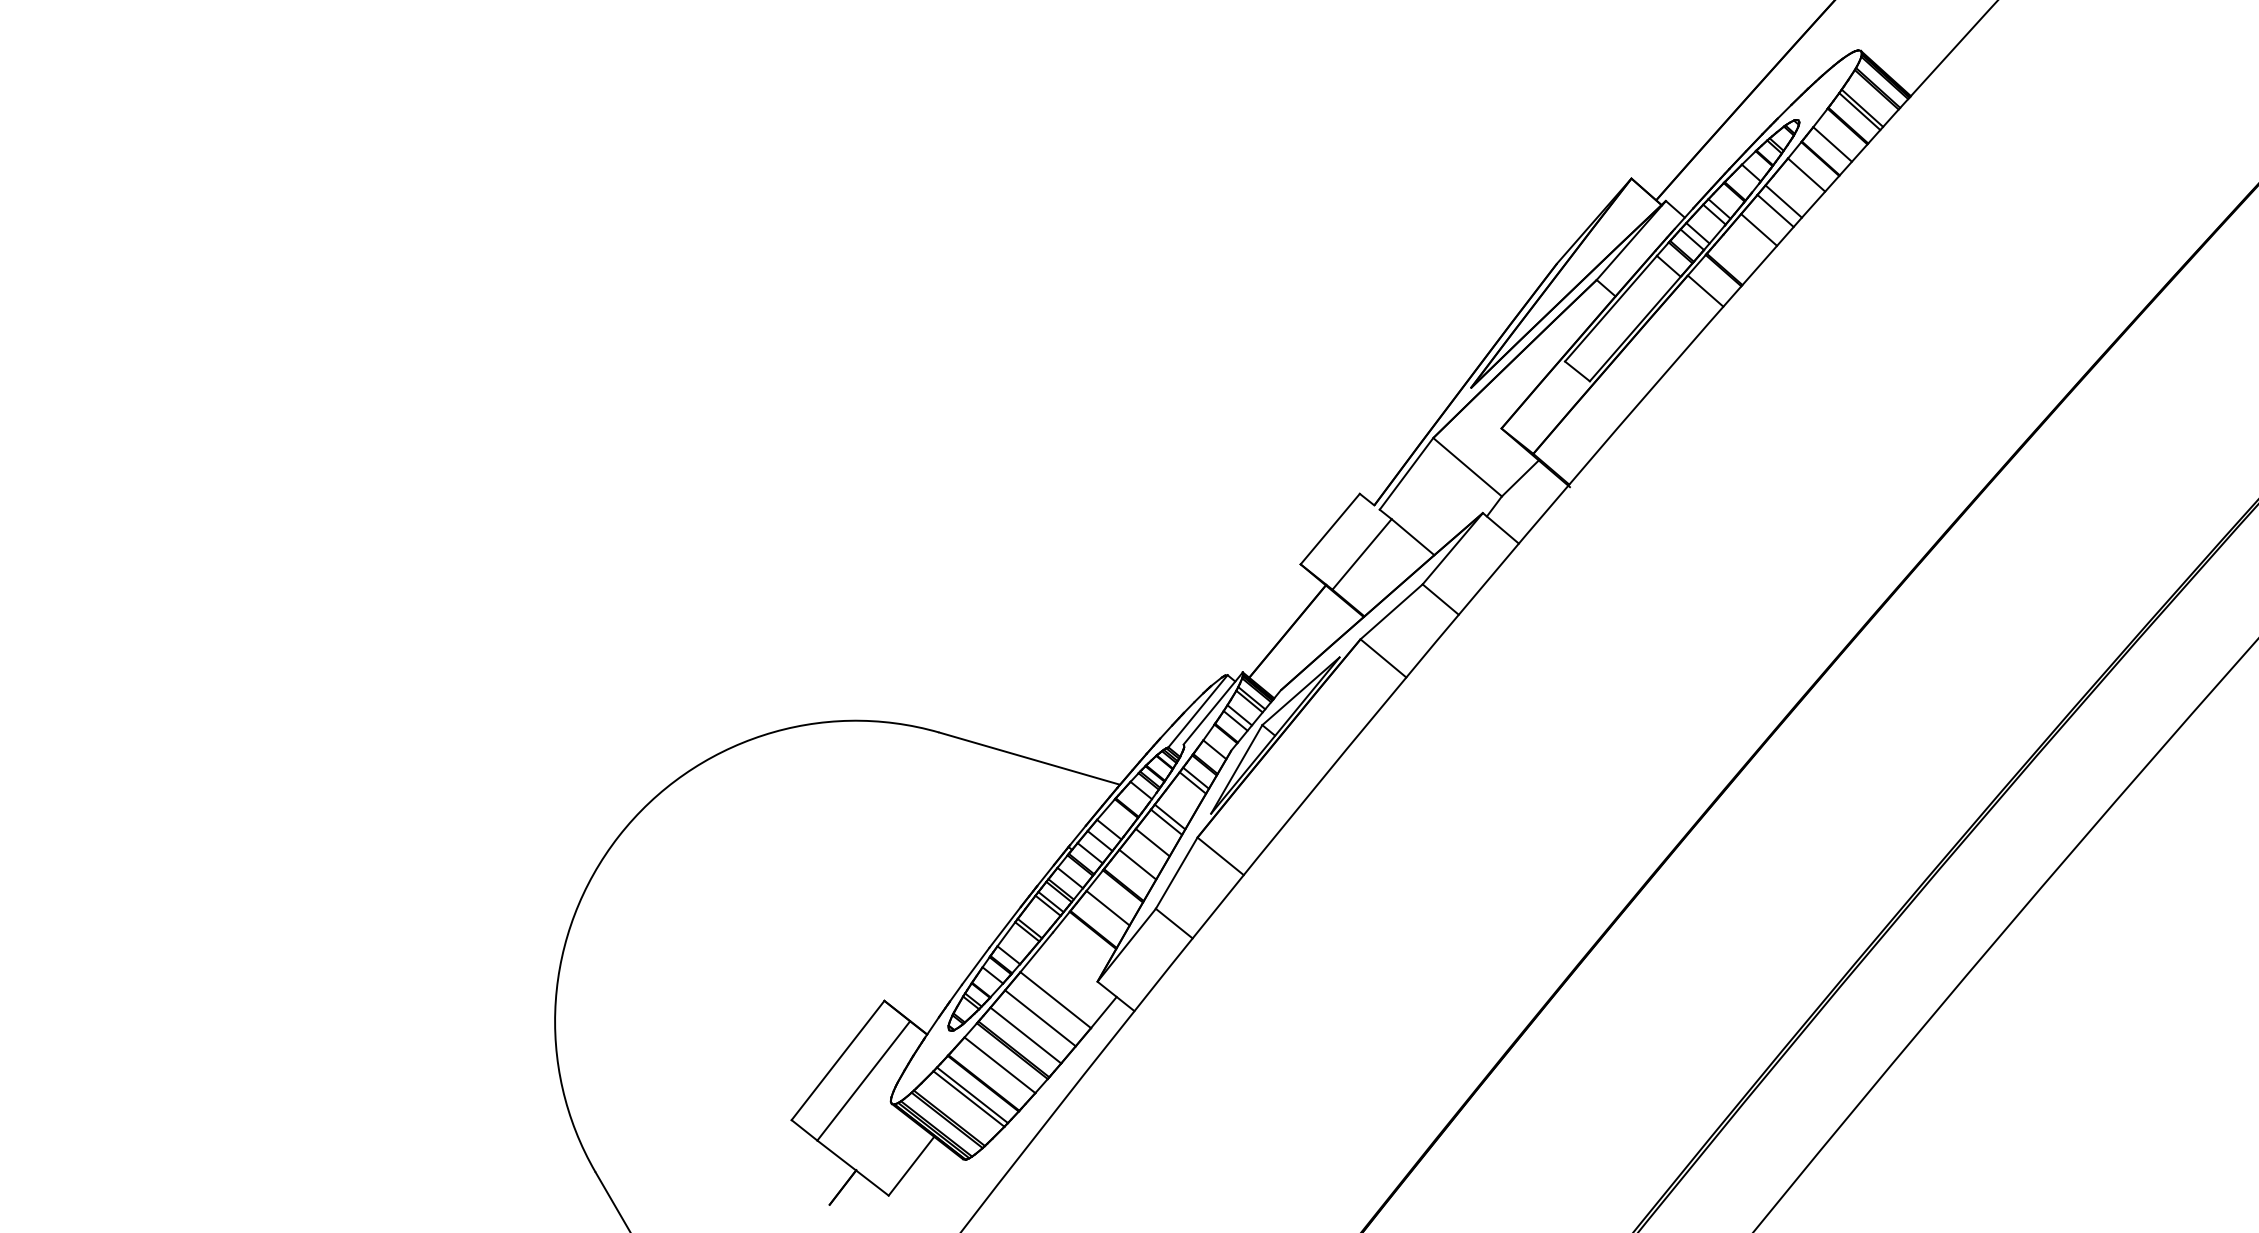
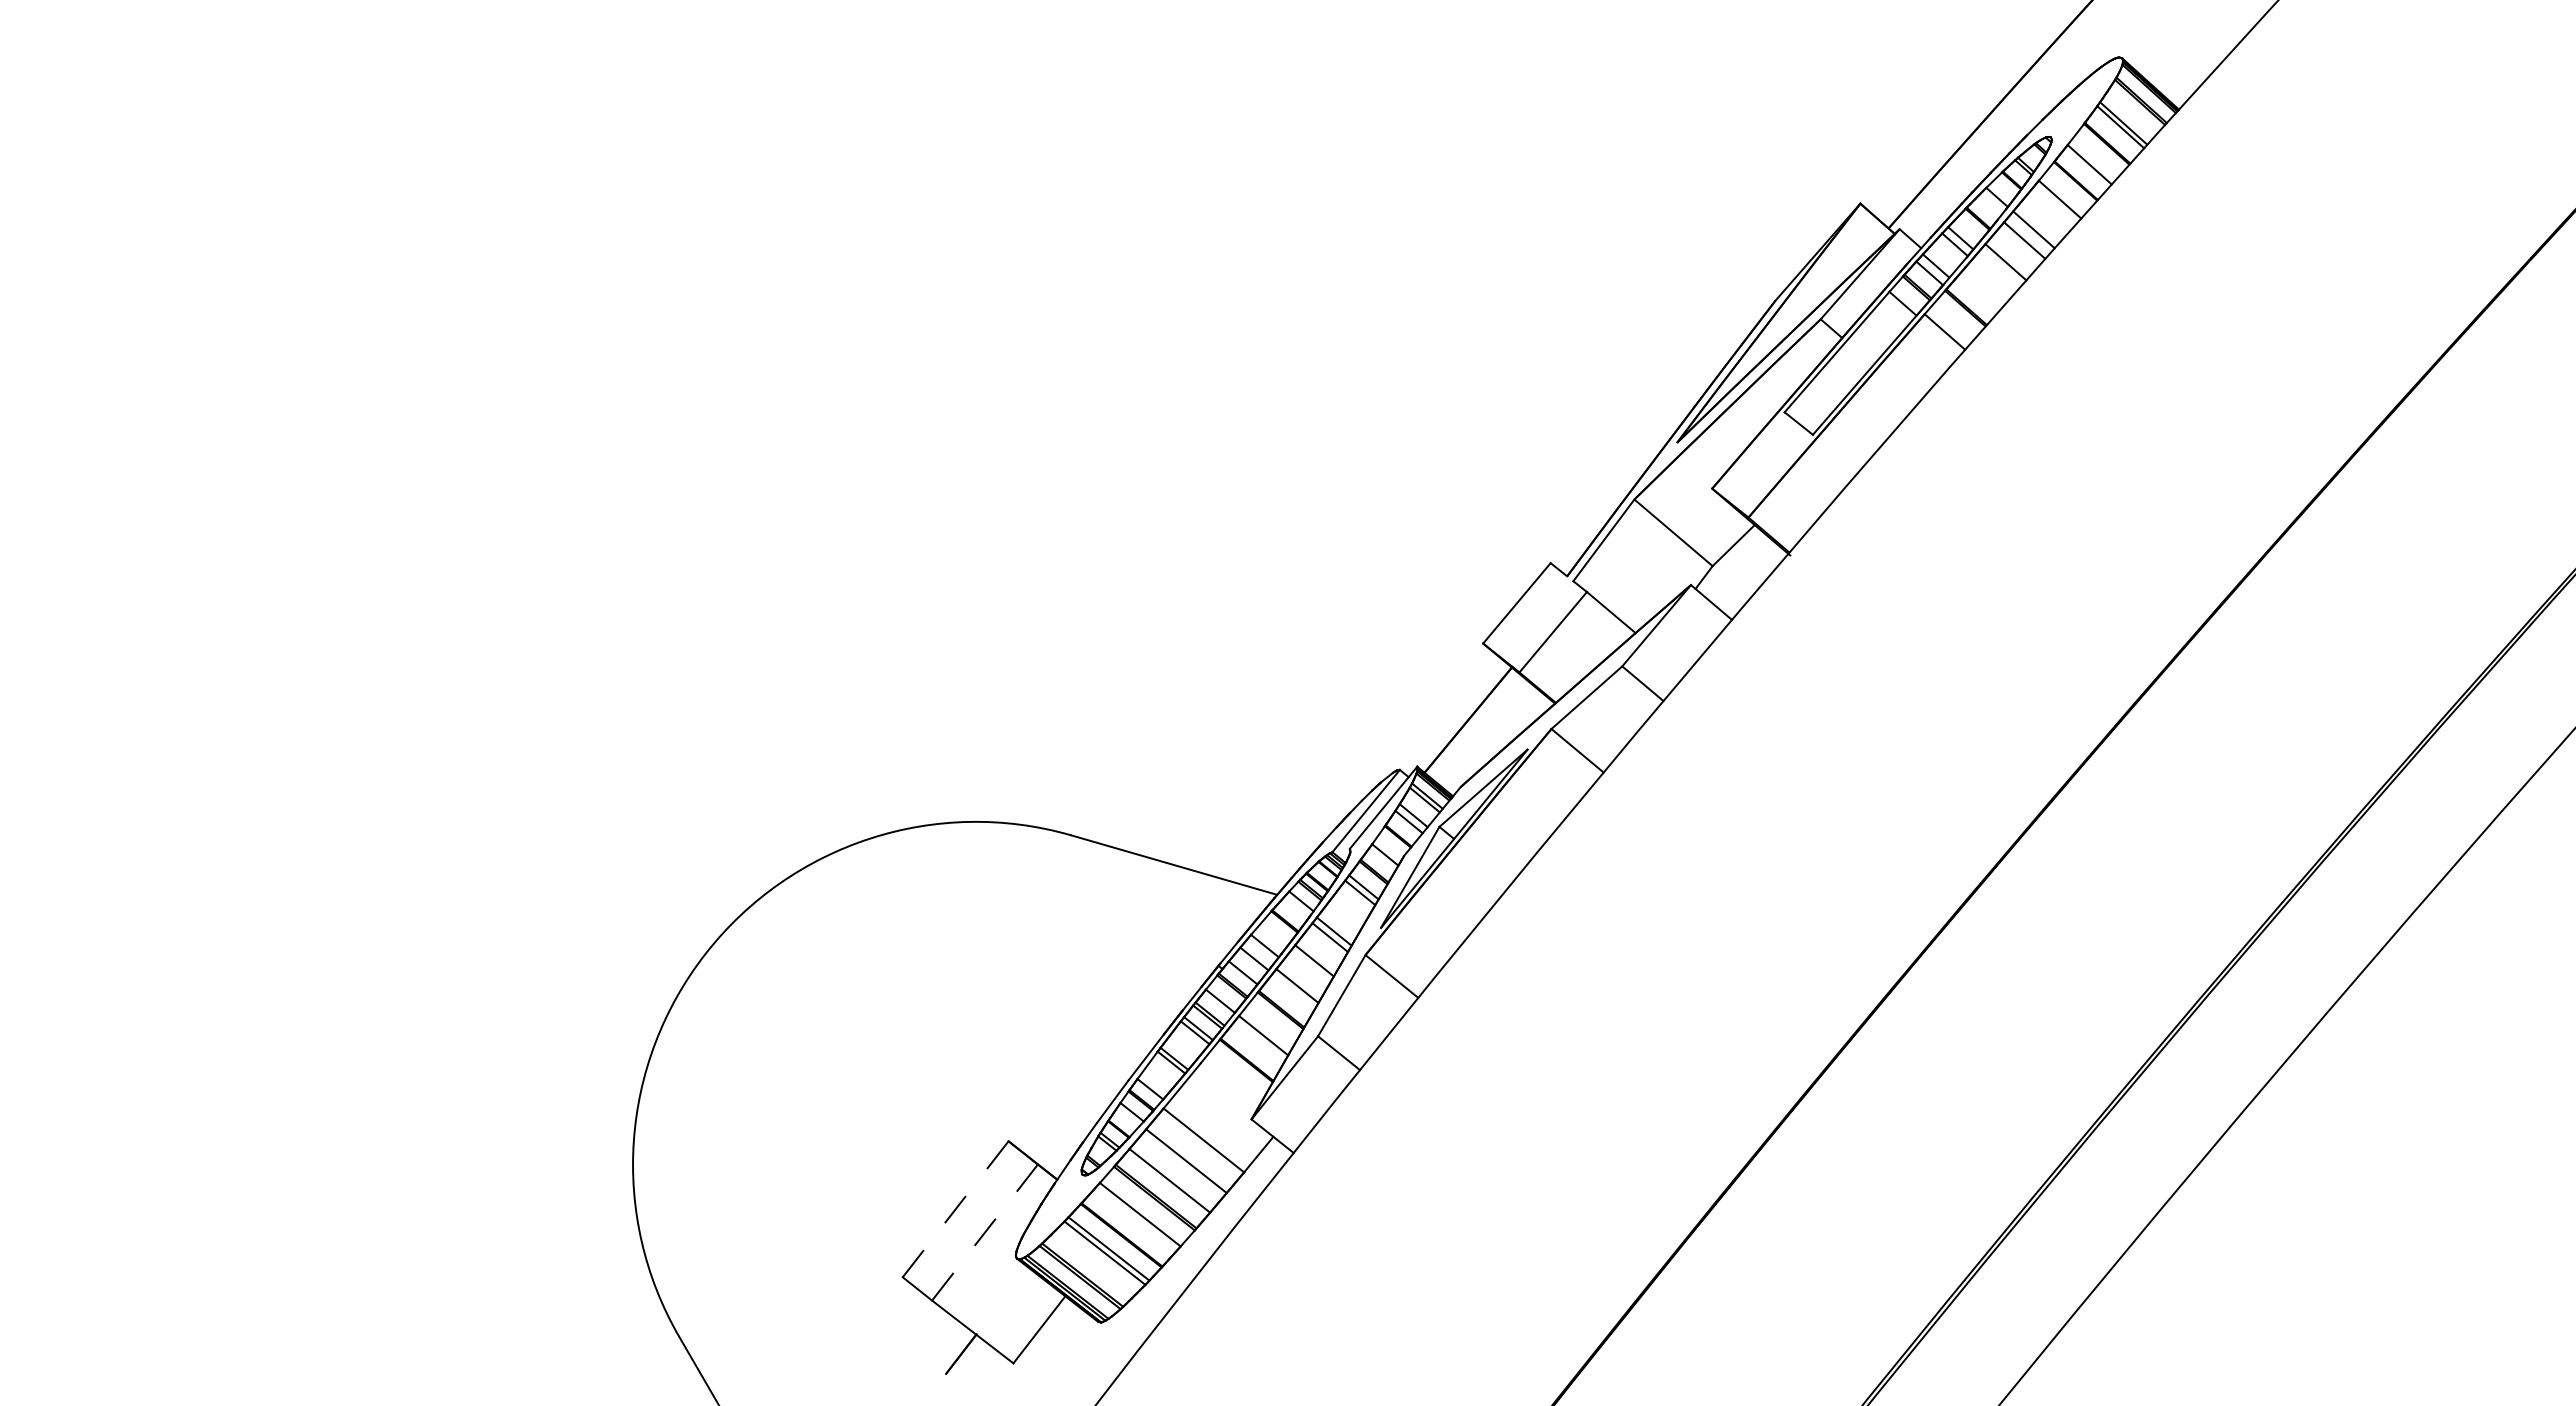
line: (837, 1059) -> (955, 1208), solid -> dashed
line: (863, 1080) -> (984, 1232), solid -> dashed

